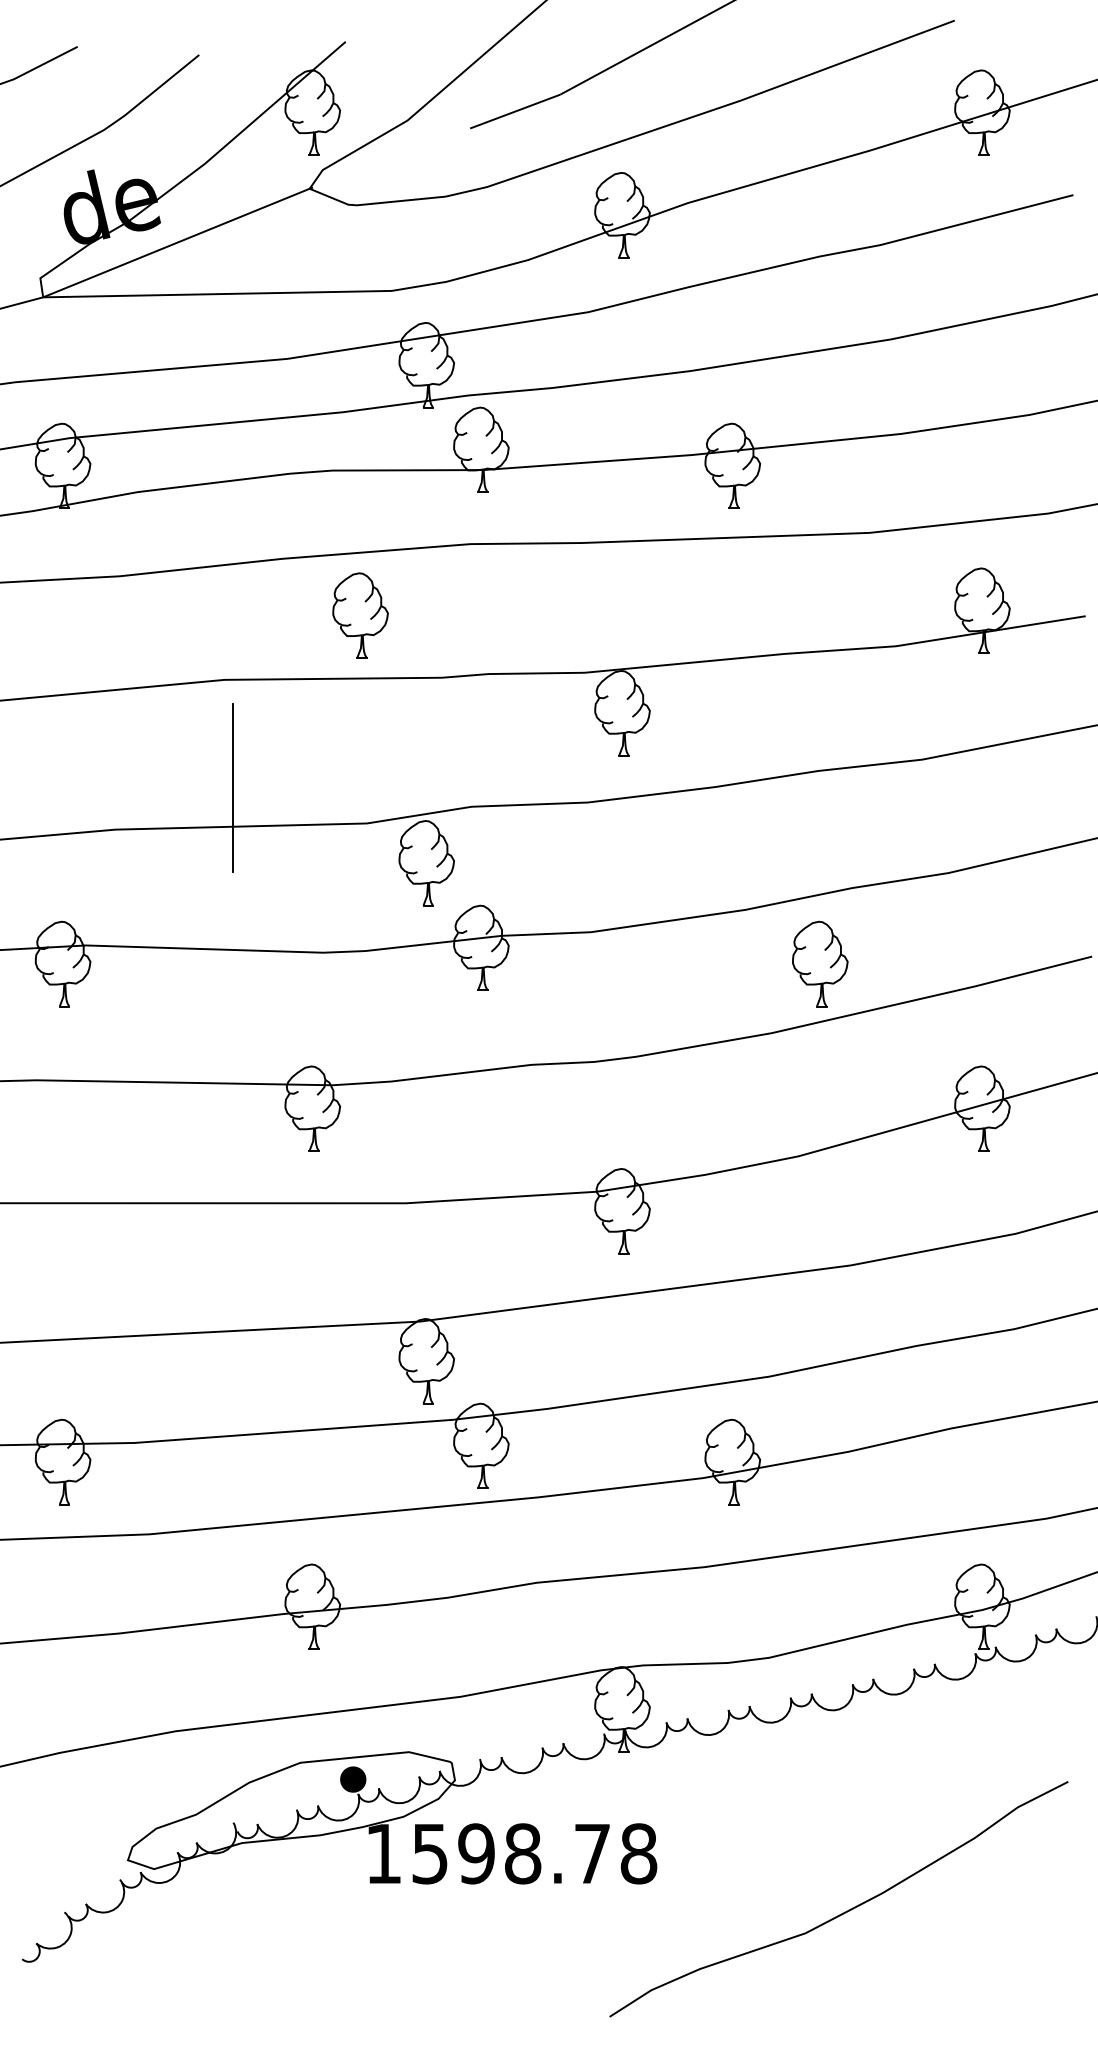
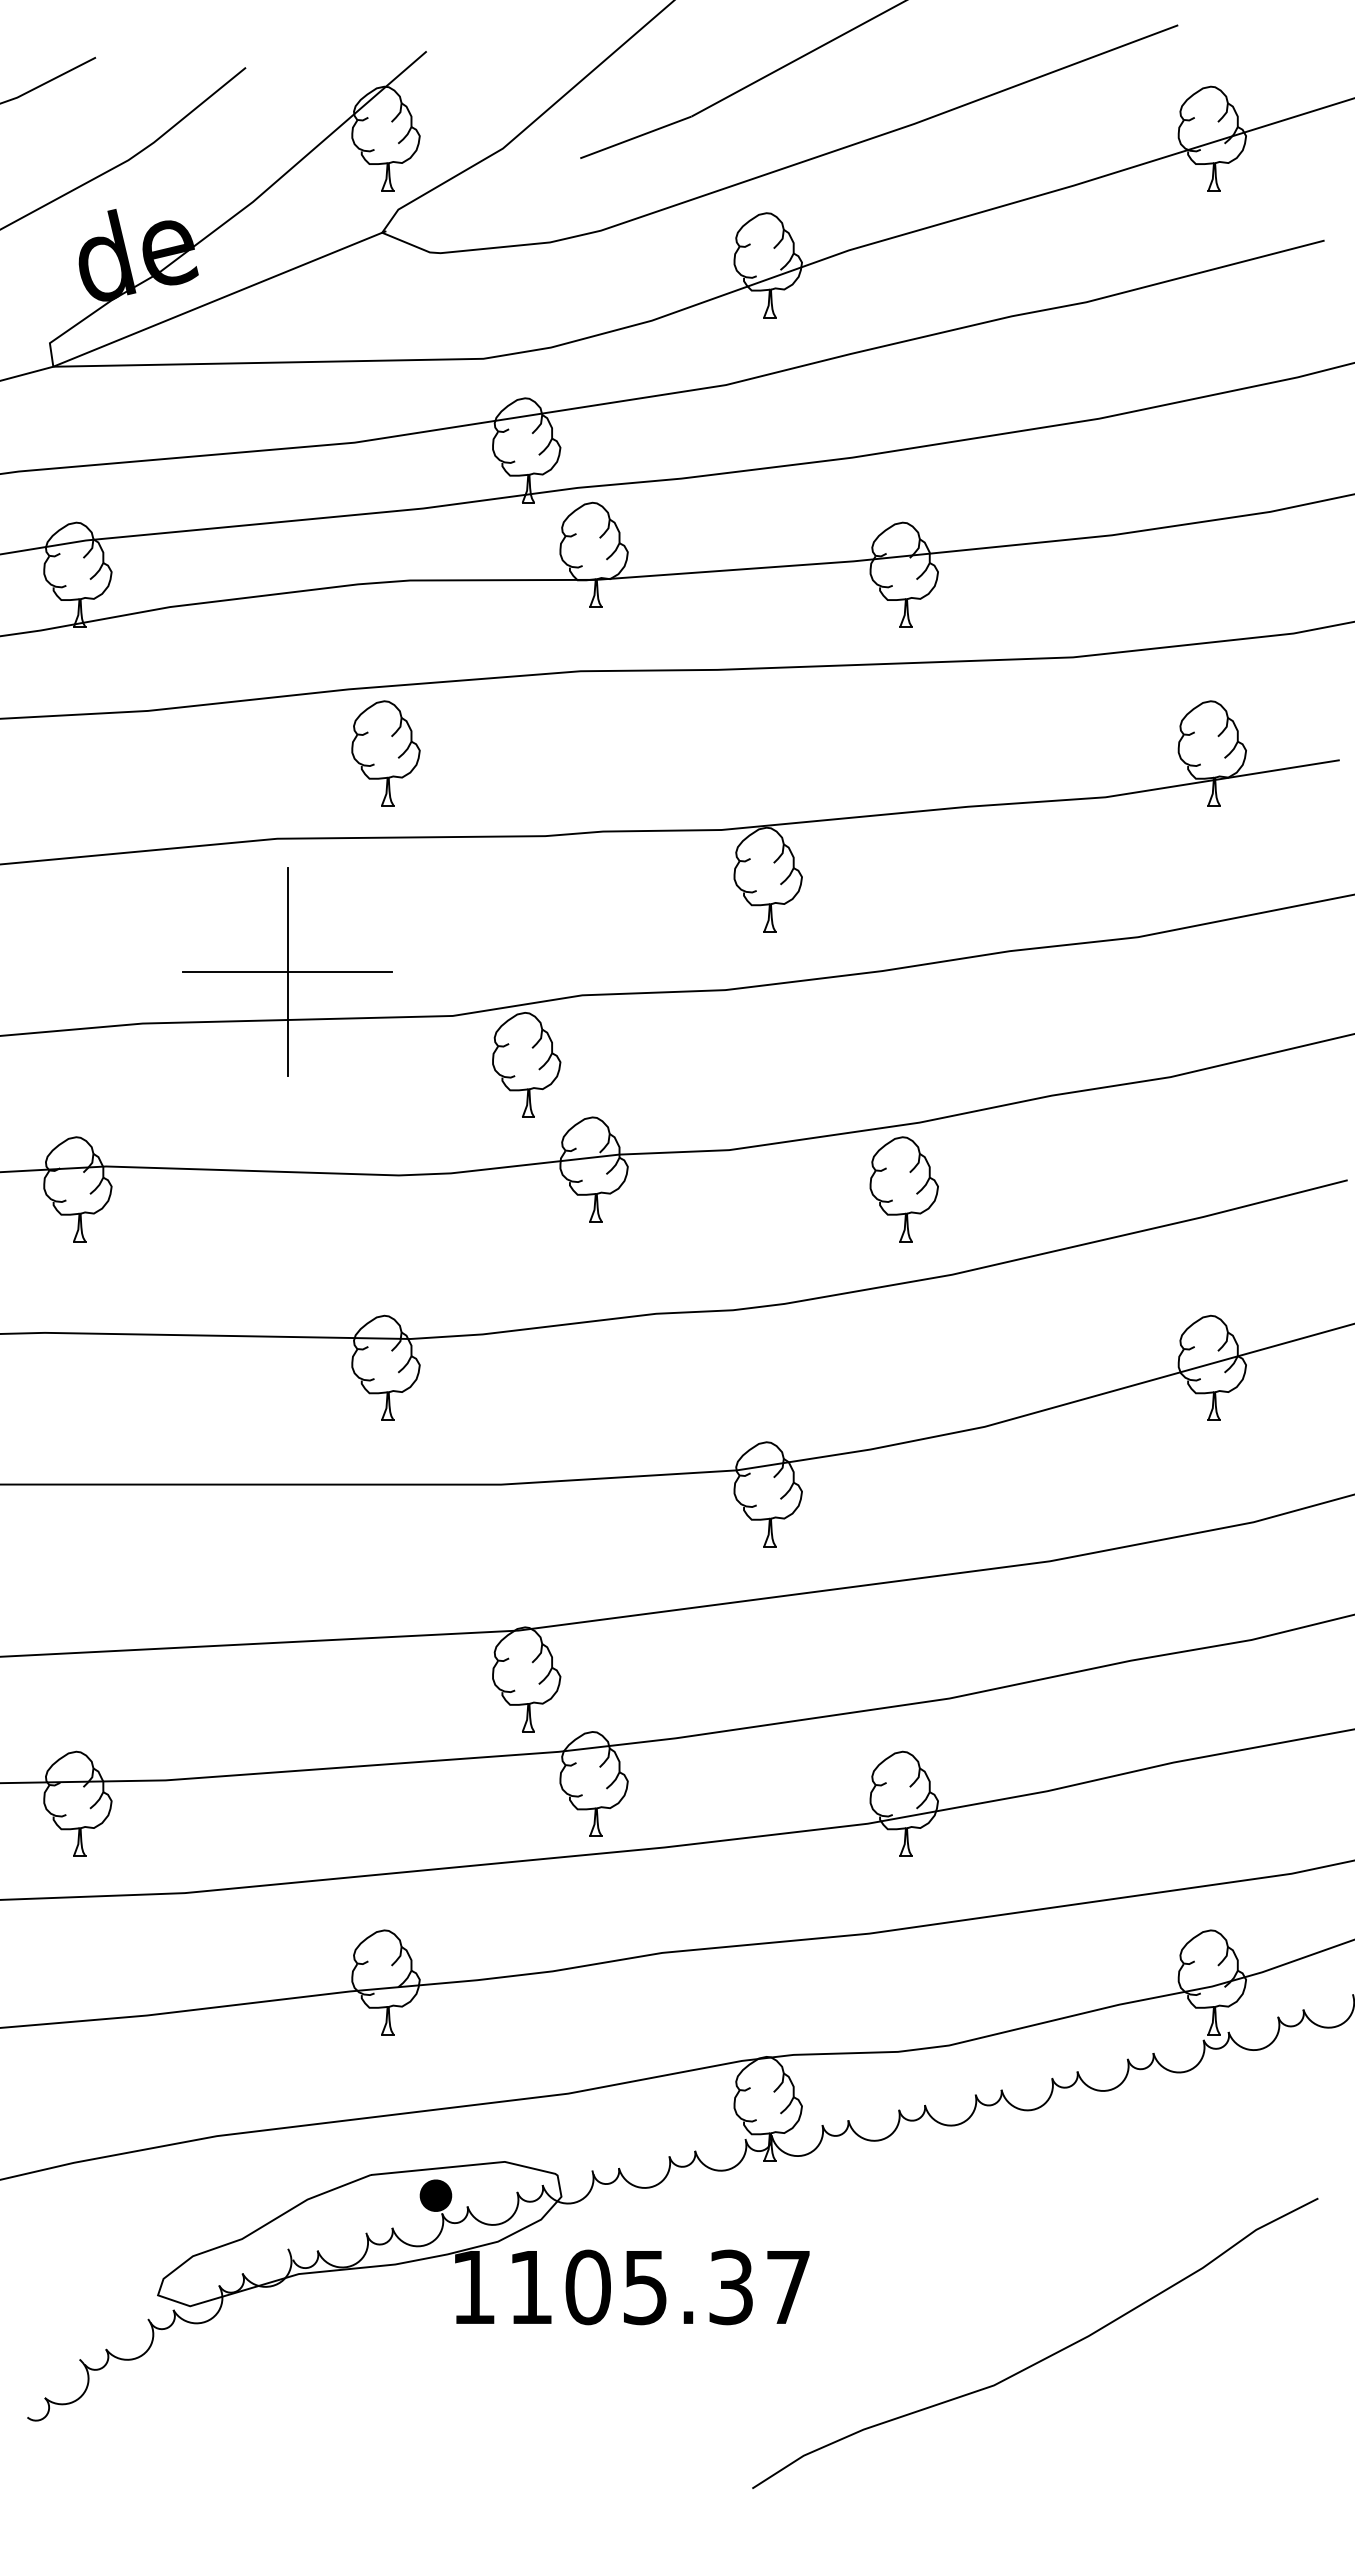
part: (360, 615) -> (385, 753), moved
line: (232, 788) -> (287, 972), added
part: (819, 964) -> (903, 1189), moved
text: (535, 1853) -> (660, 2287), 1598.78 -> 1105.37

